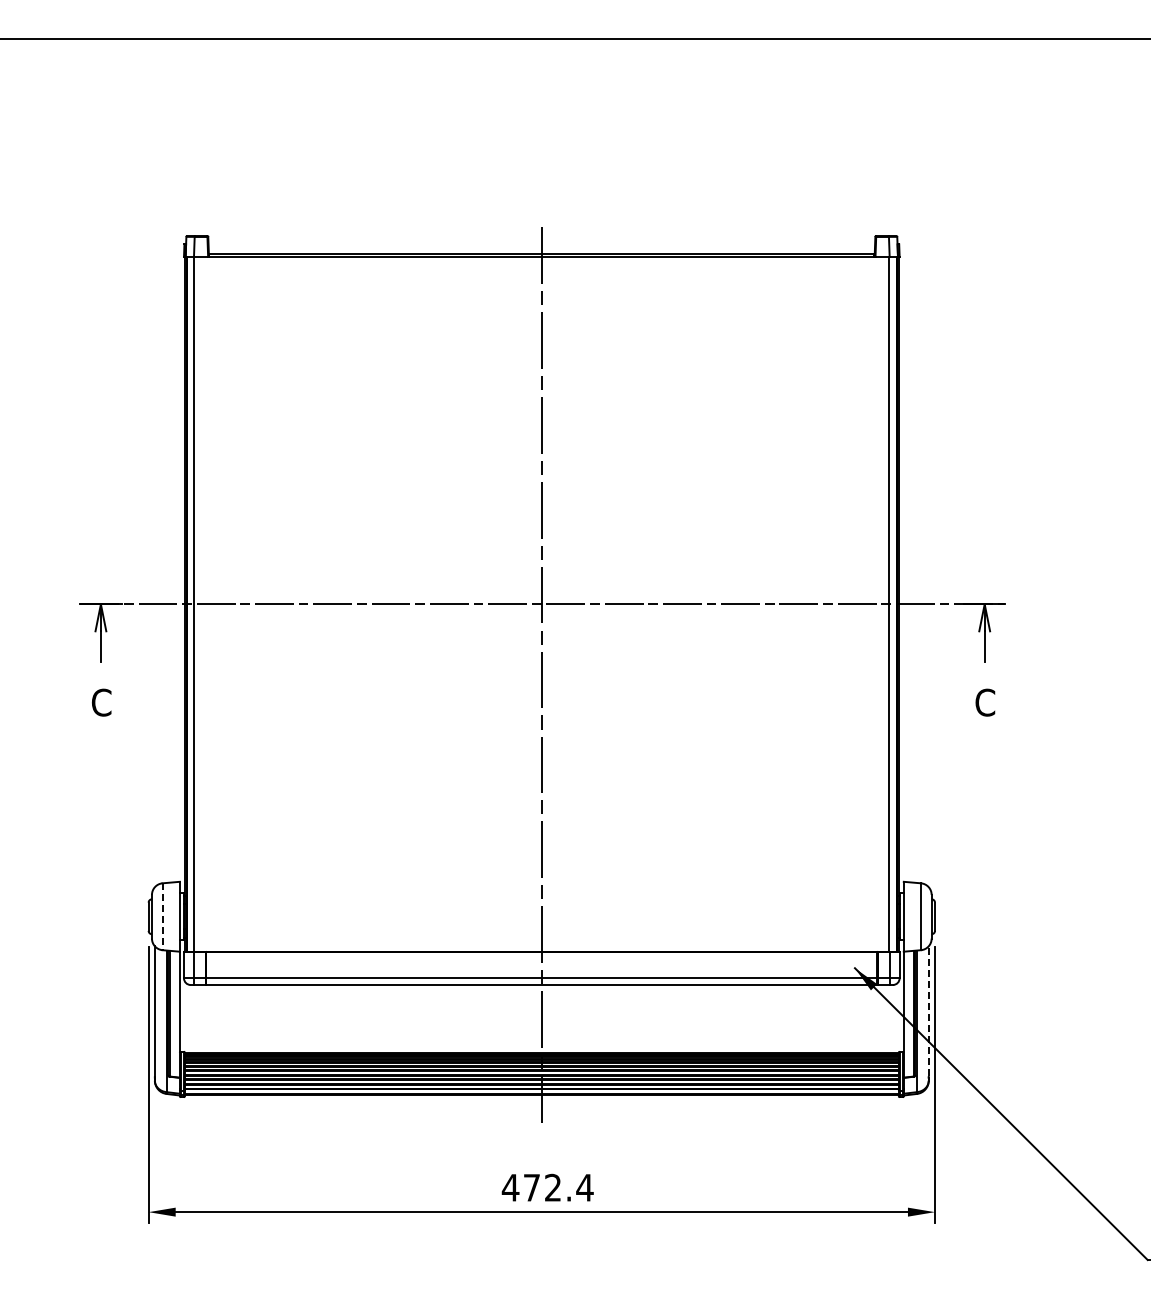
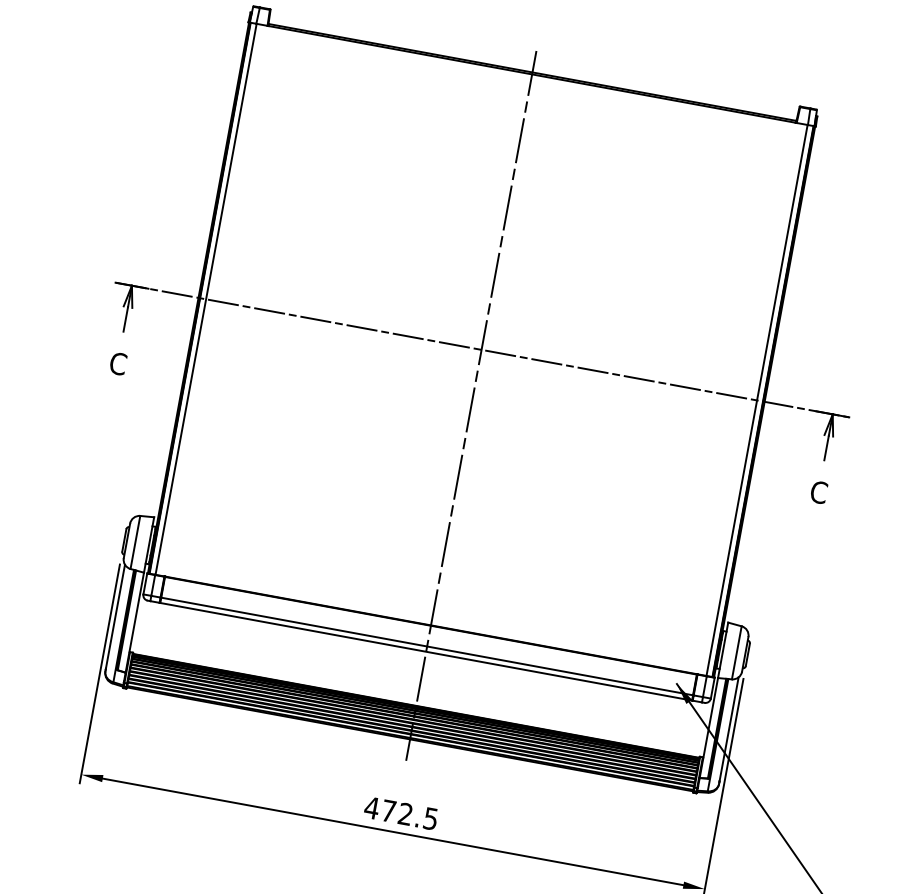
line: (162, 917) -> (135, 543), dashed -> solid
line: (928, 1011) -> (728, 729), dashed -> solid
text: (584, 1187) -> (430, 818), 472.4 -> 472.5

